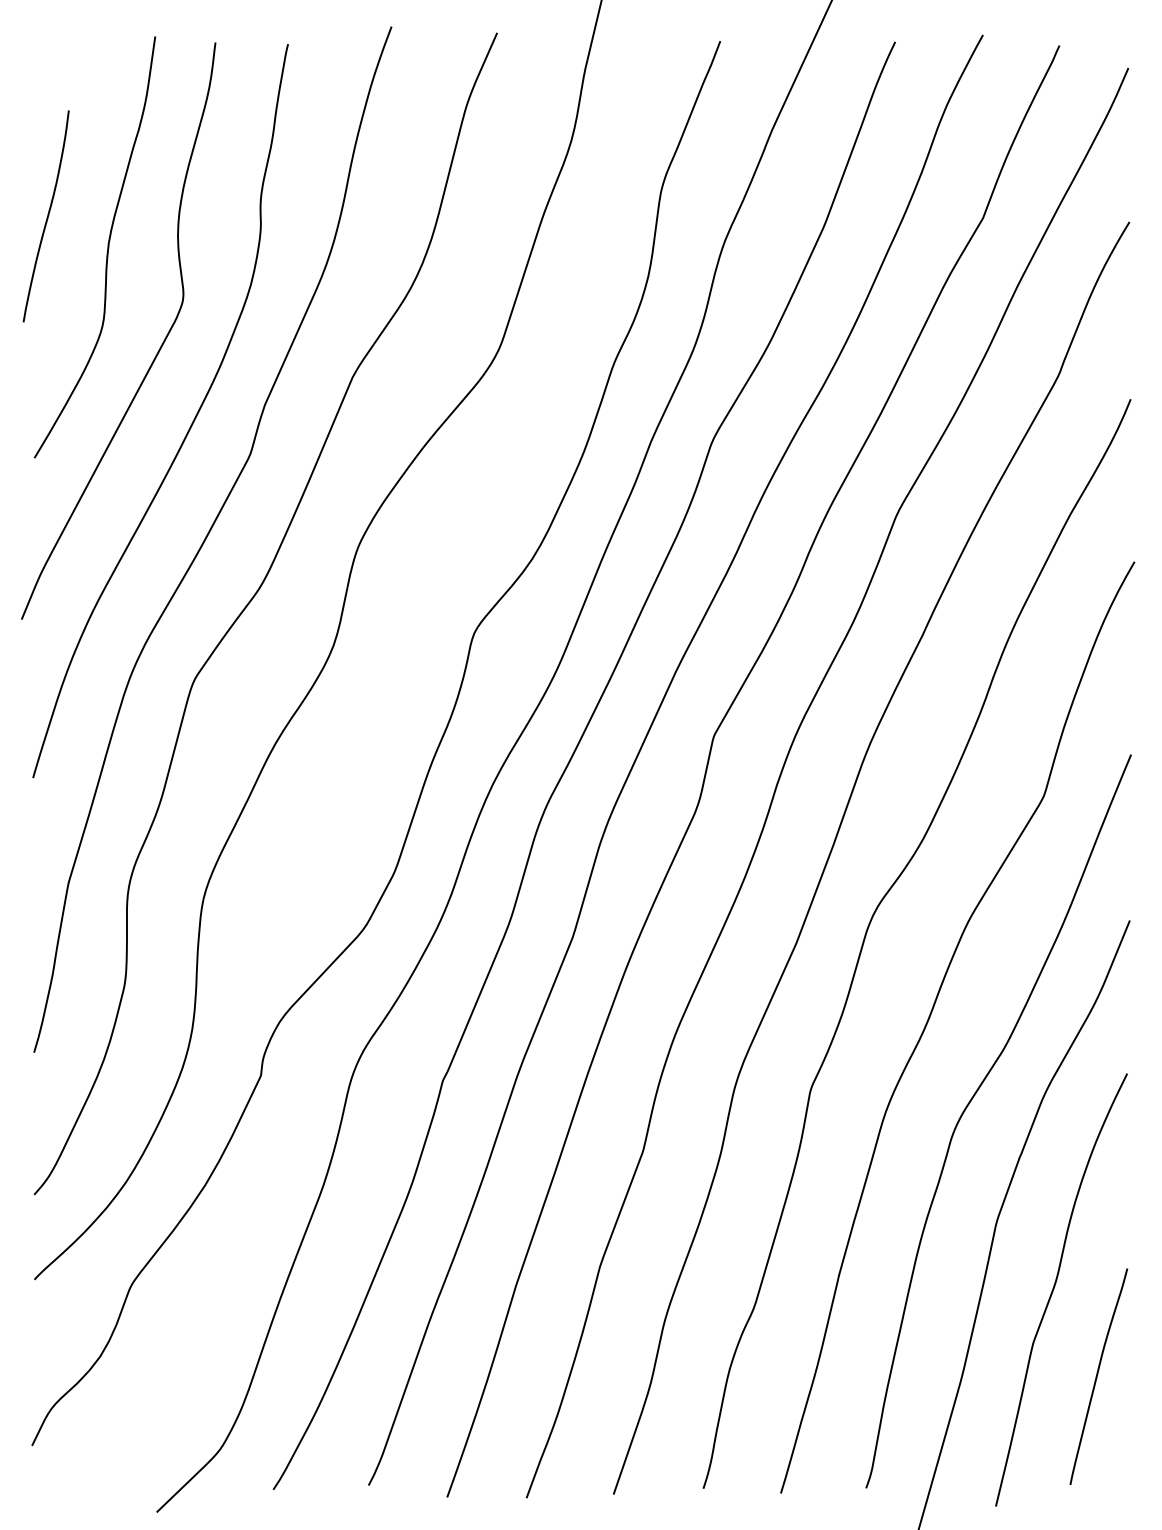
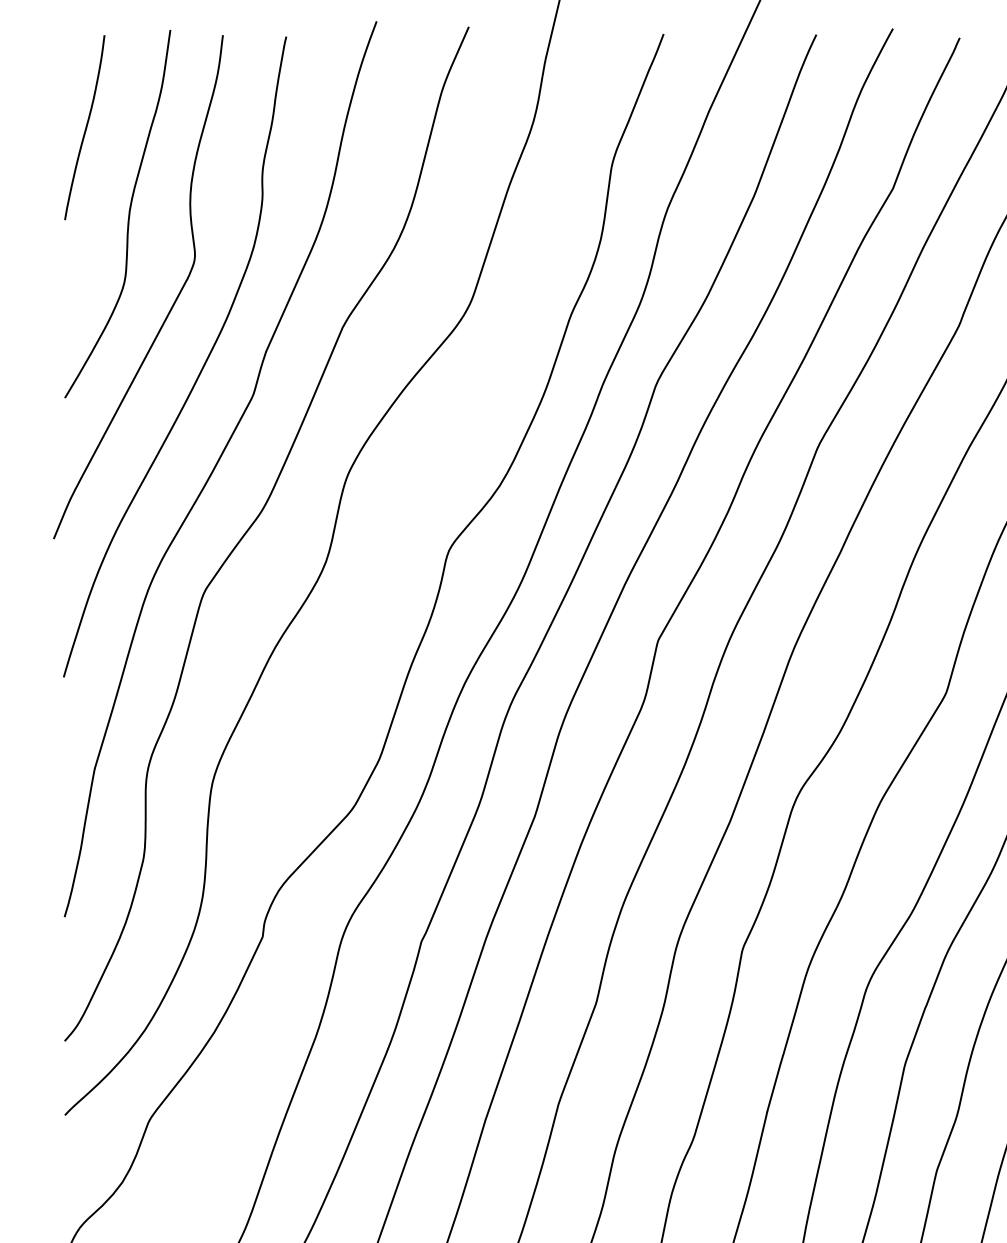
curve: (46, 217) -> (85, 128), moved

